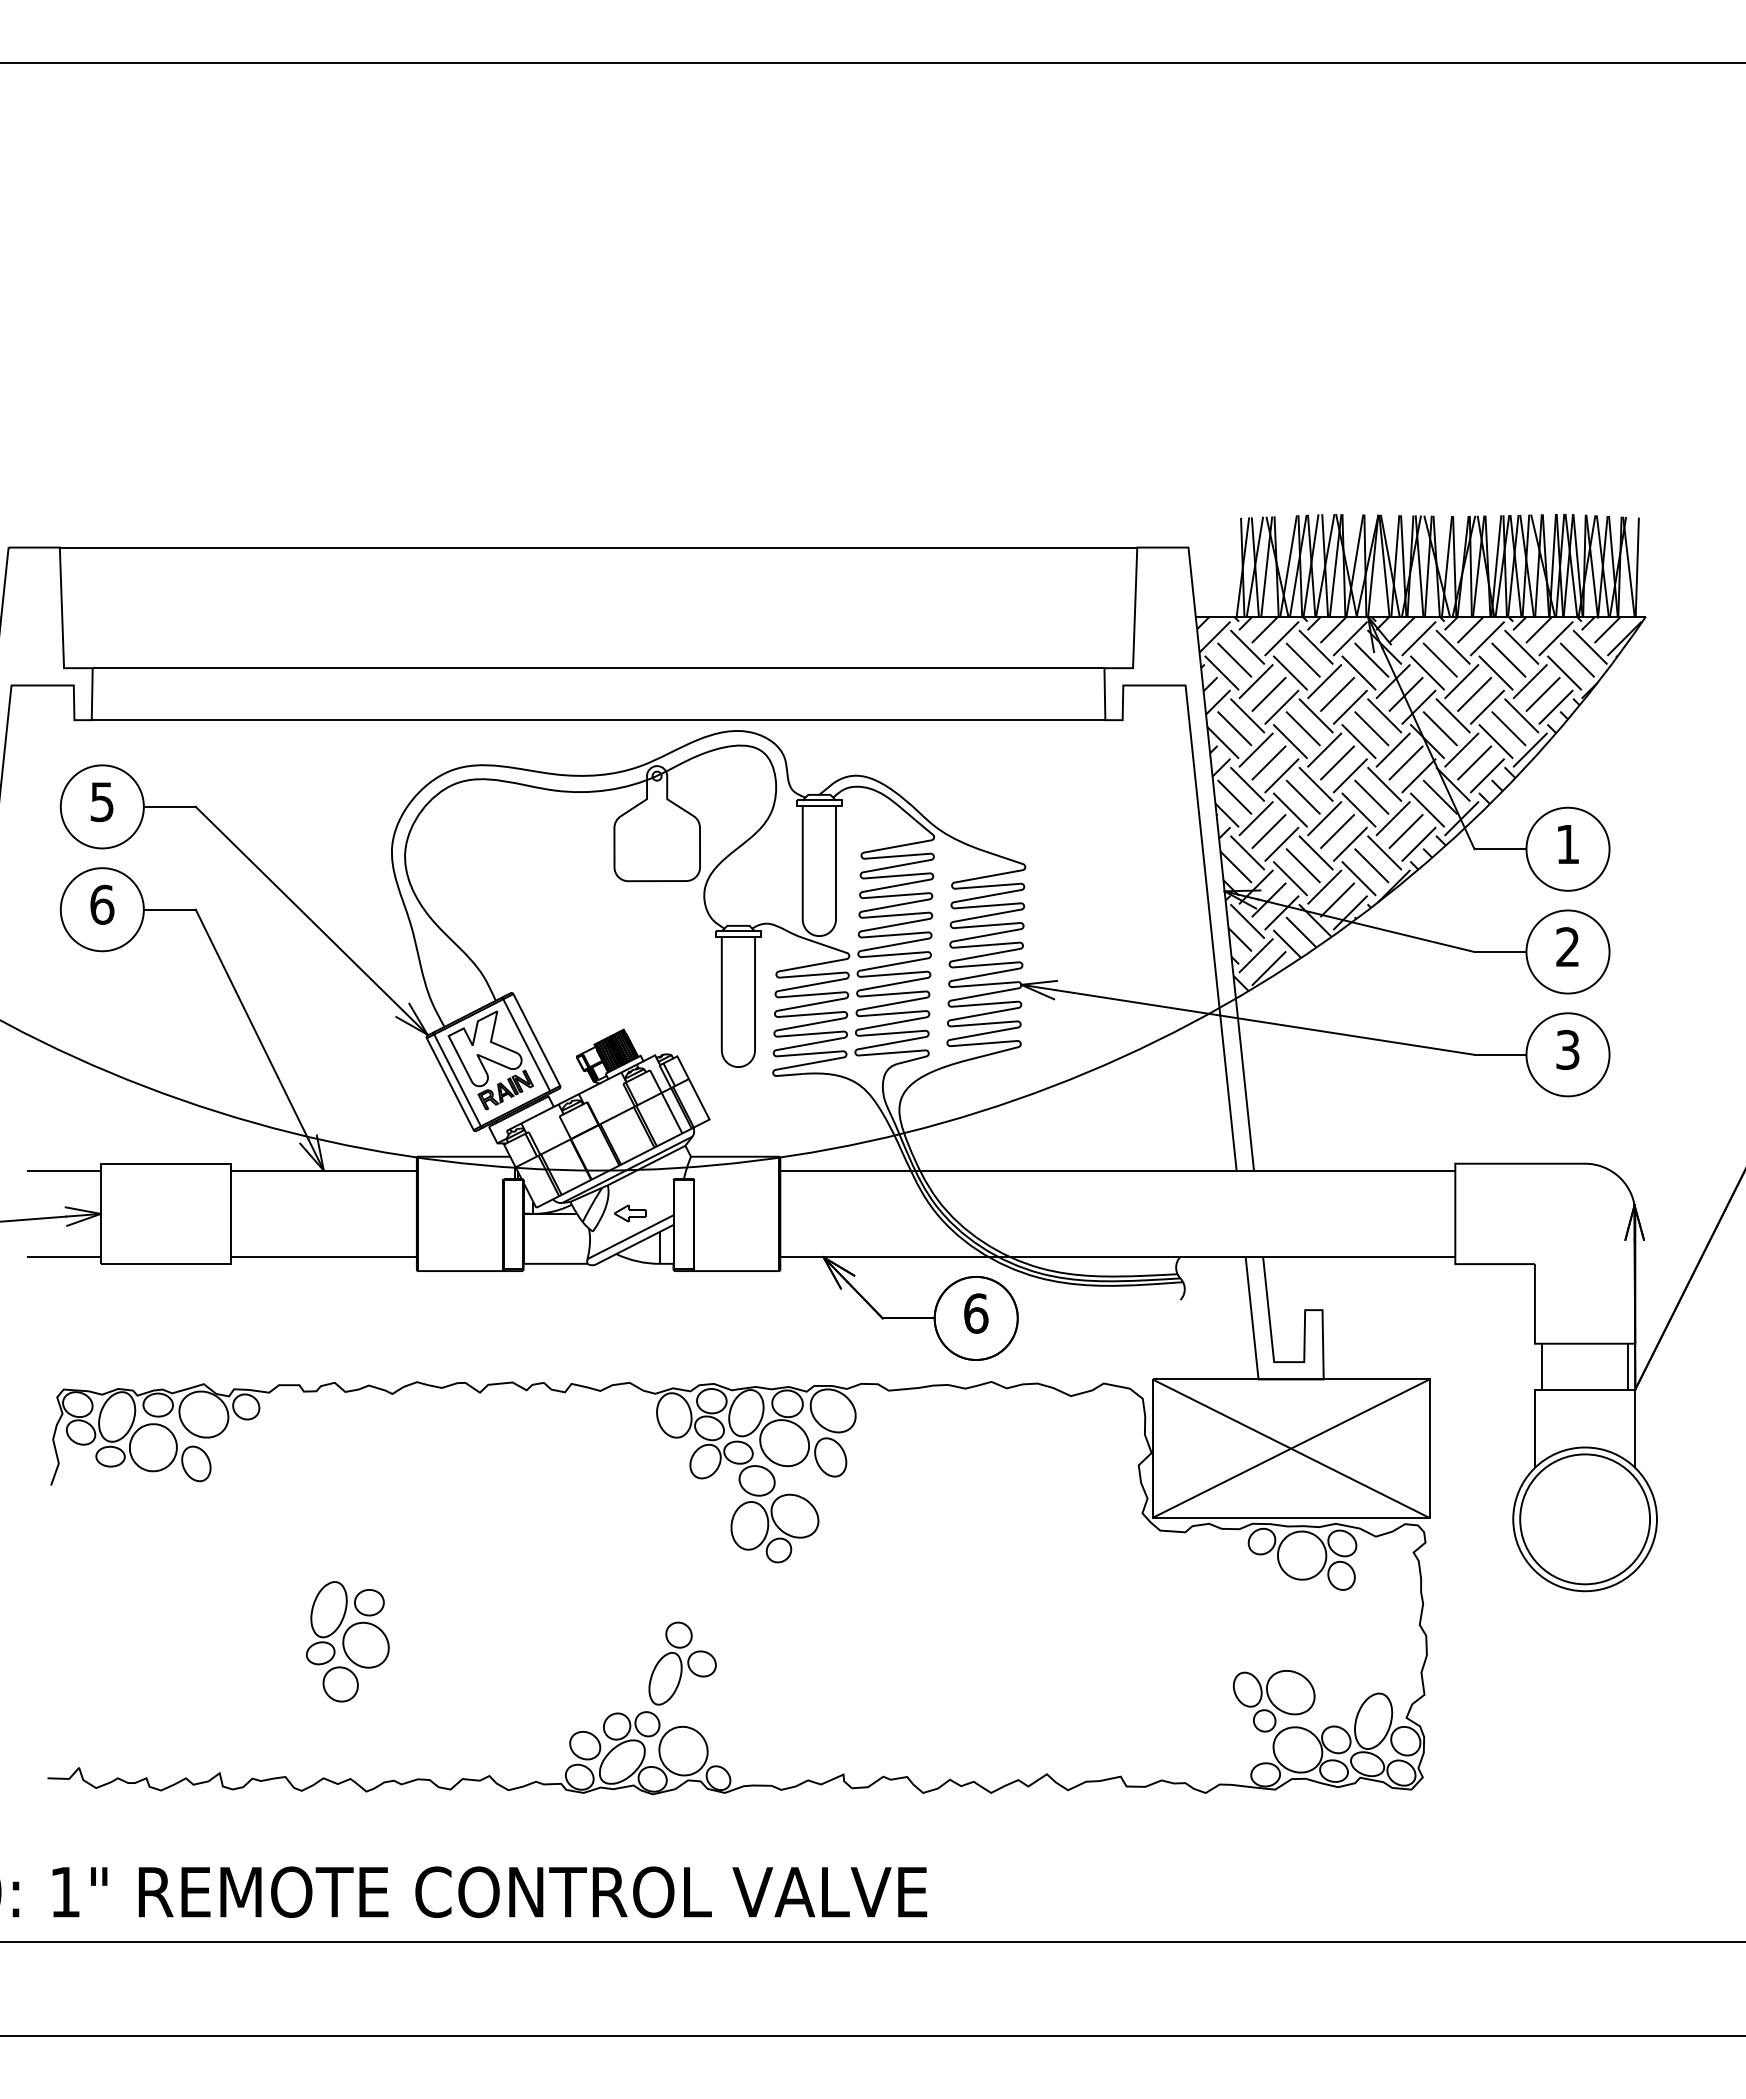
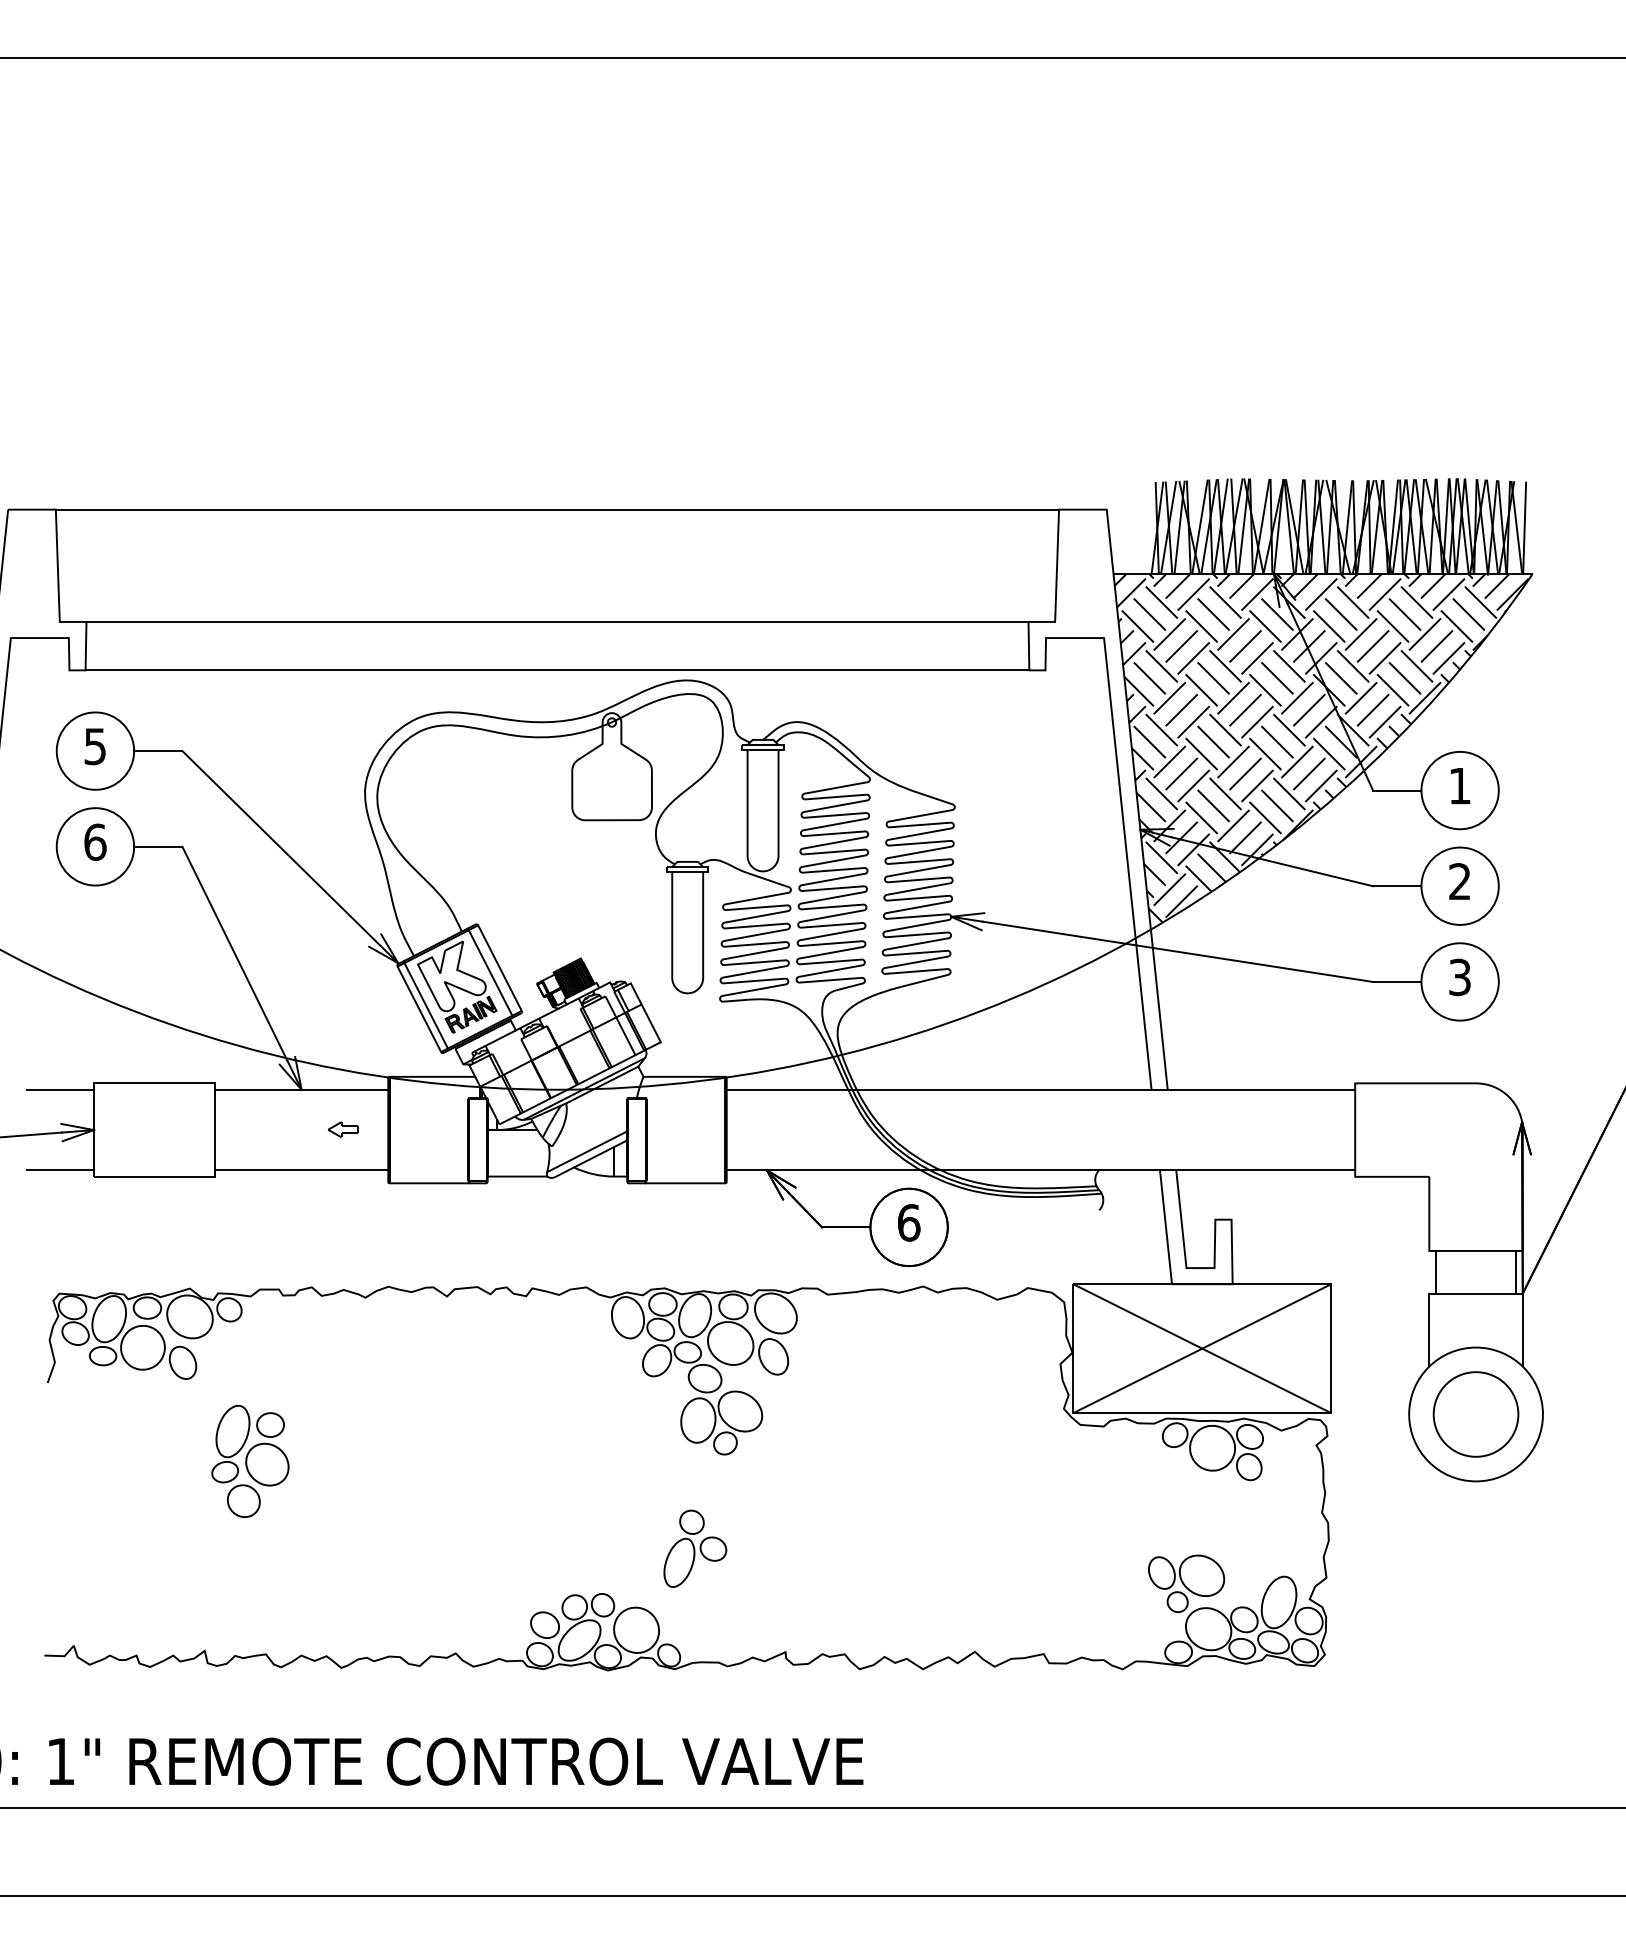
part: (630, 1213) -> (343, 1129), moved
circle: (1585, 1519) -> (1476, 1414), size x0.7
part: (347, 1641) -> (250, 1461), moved
part: (682, 1663) -> (695, 1548), moved

